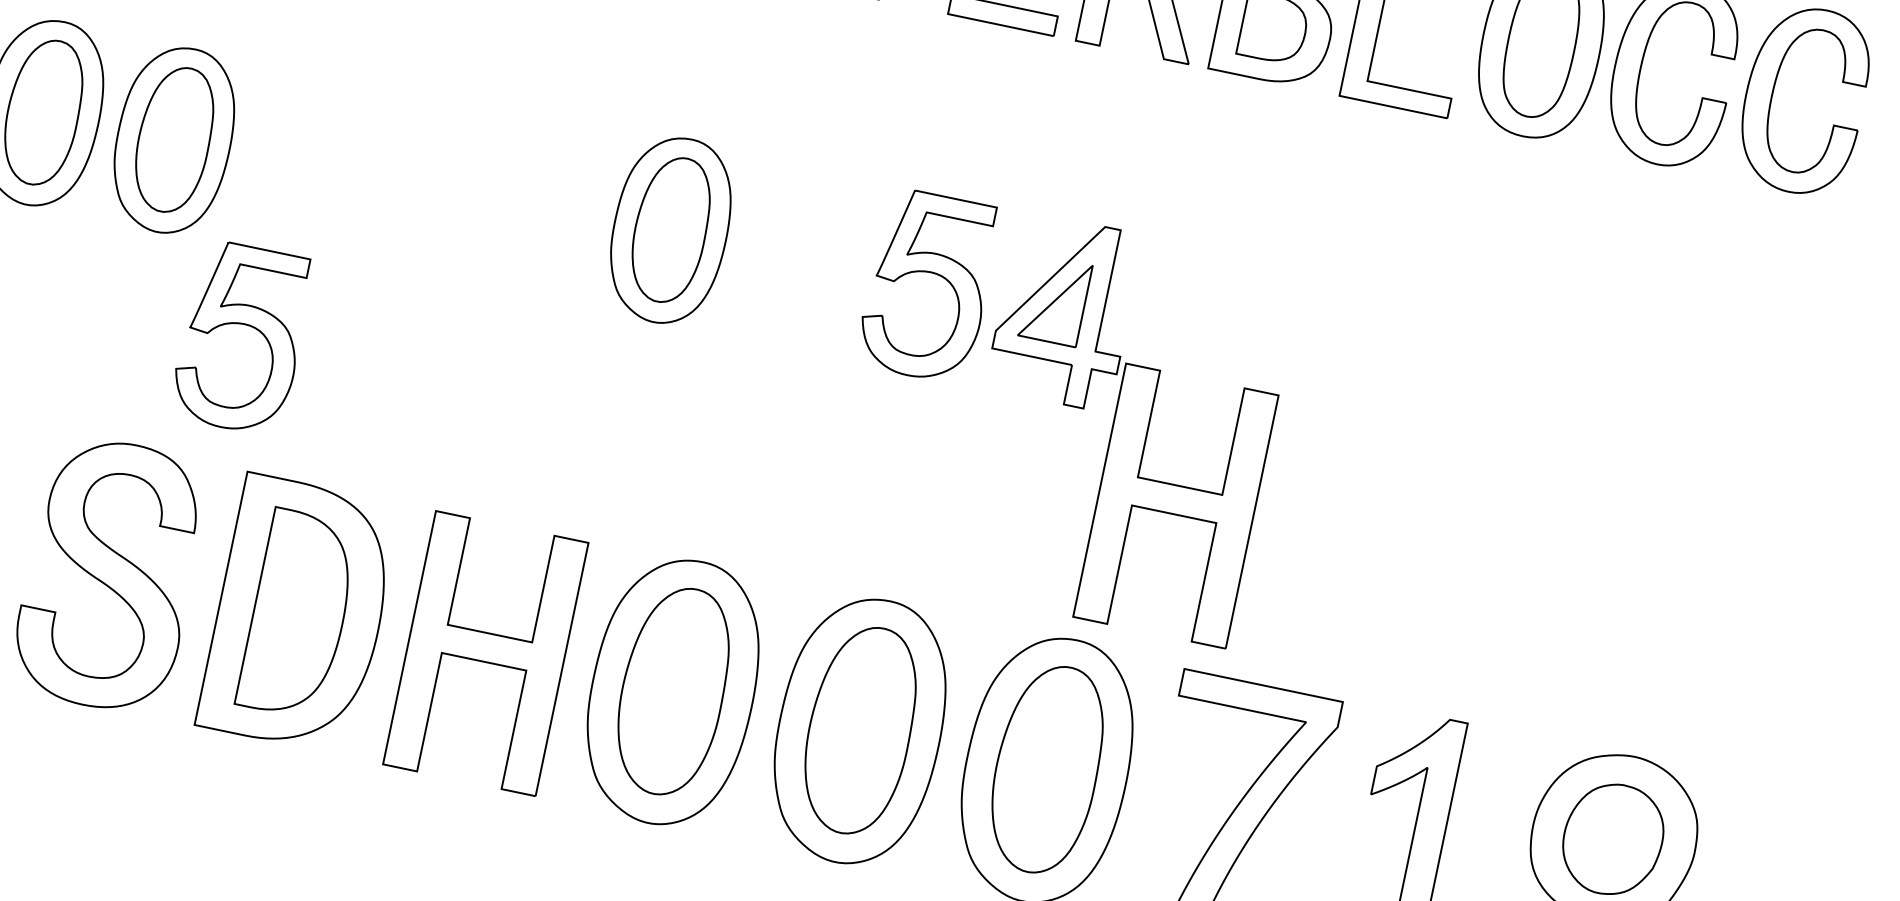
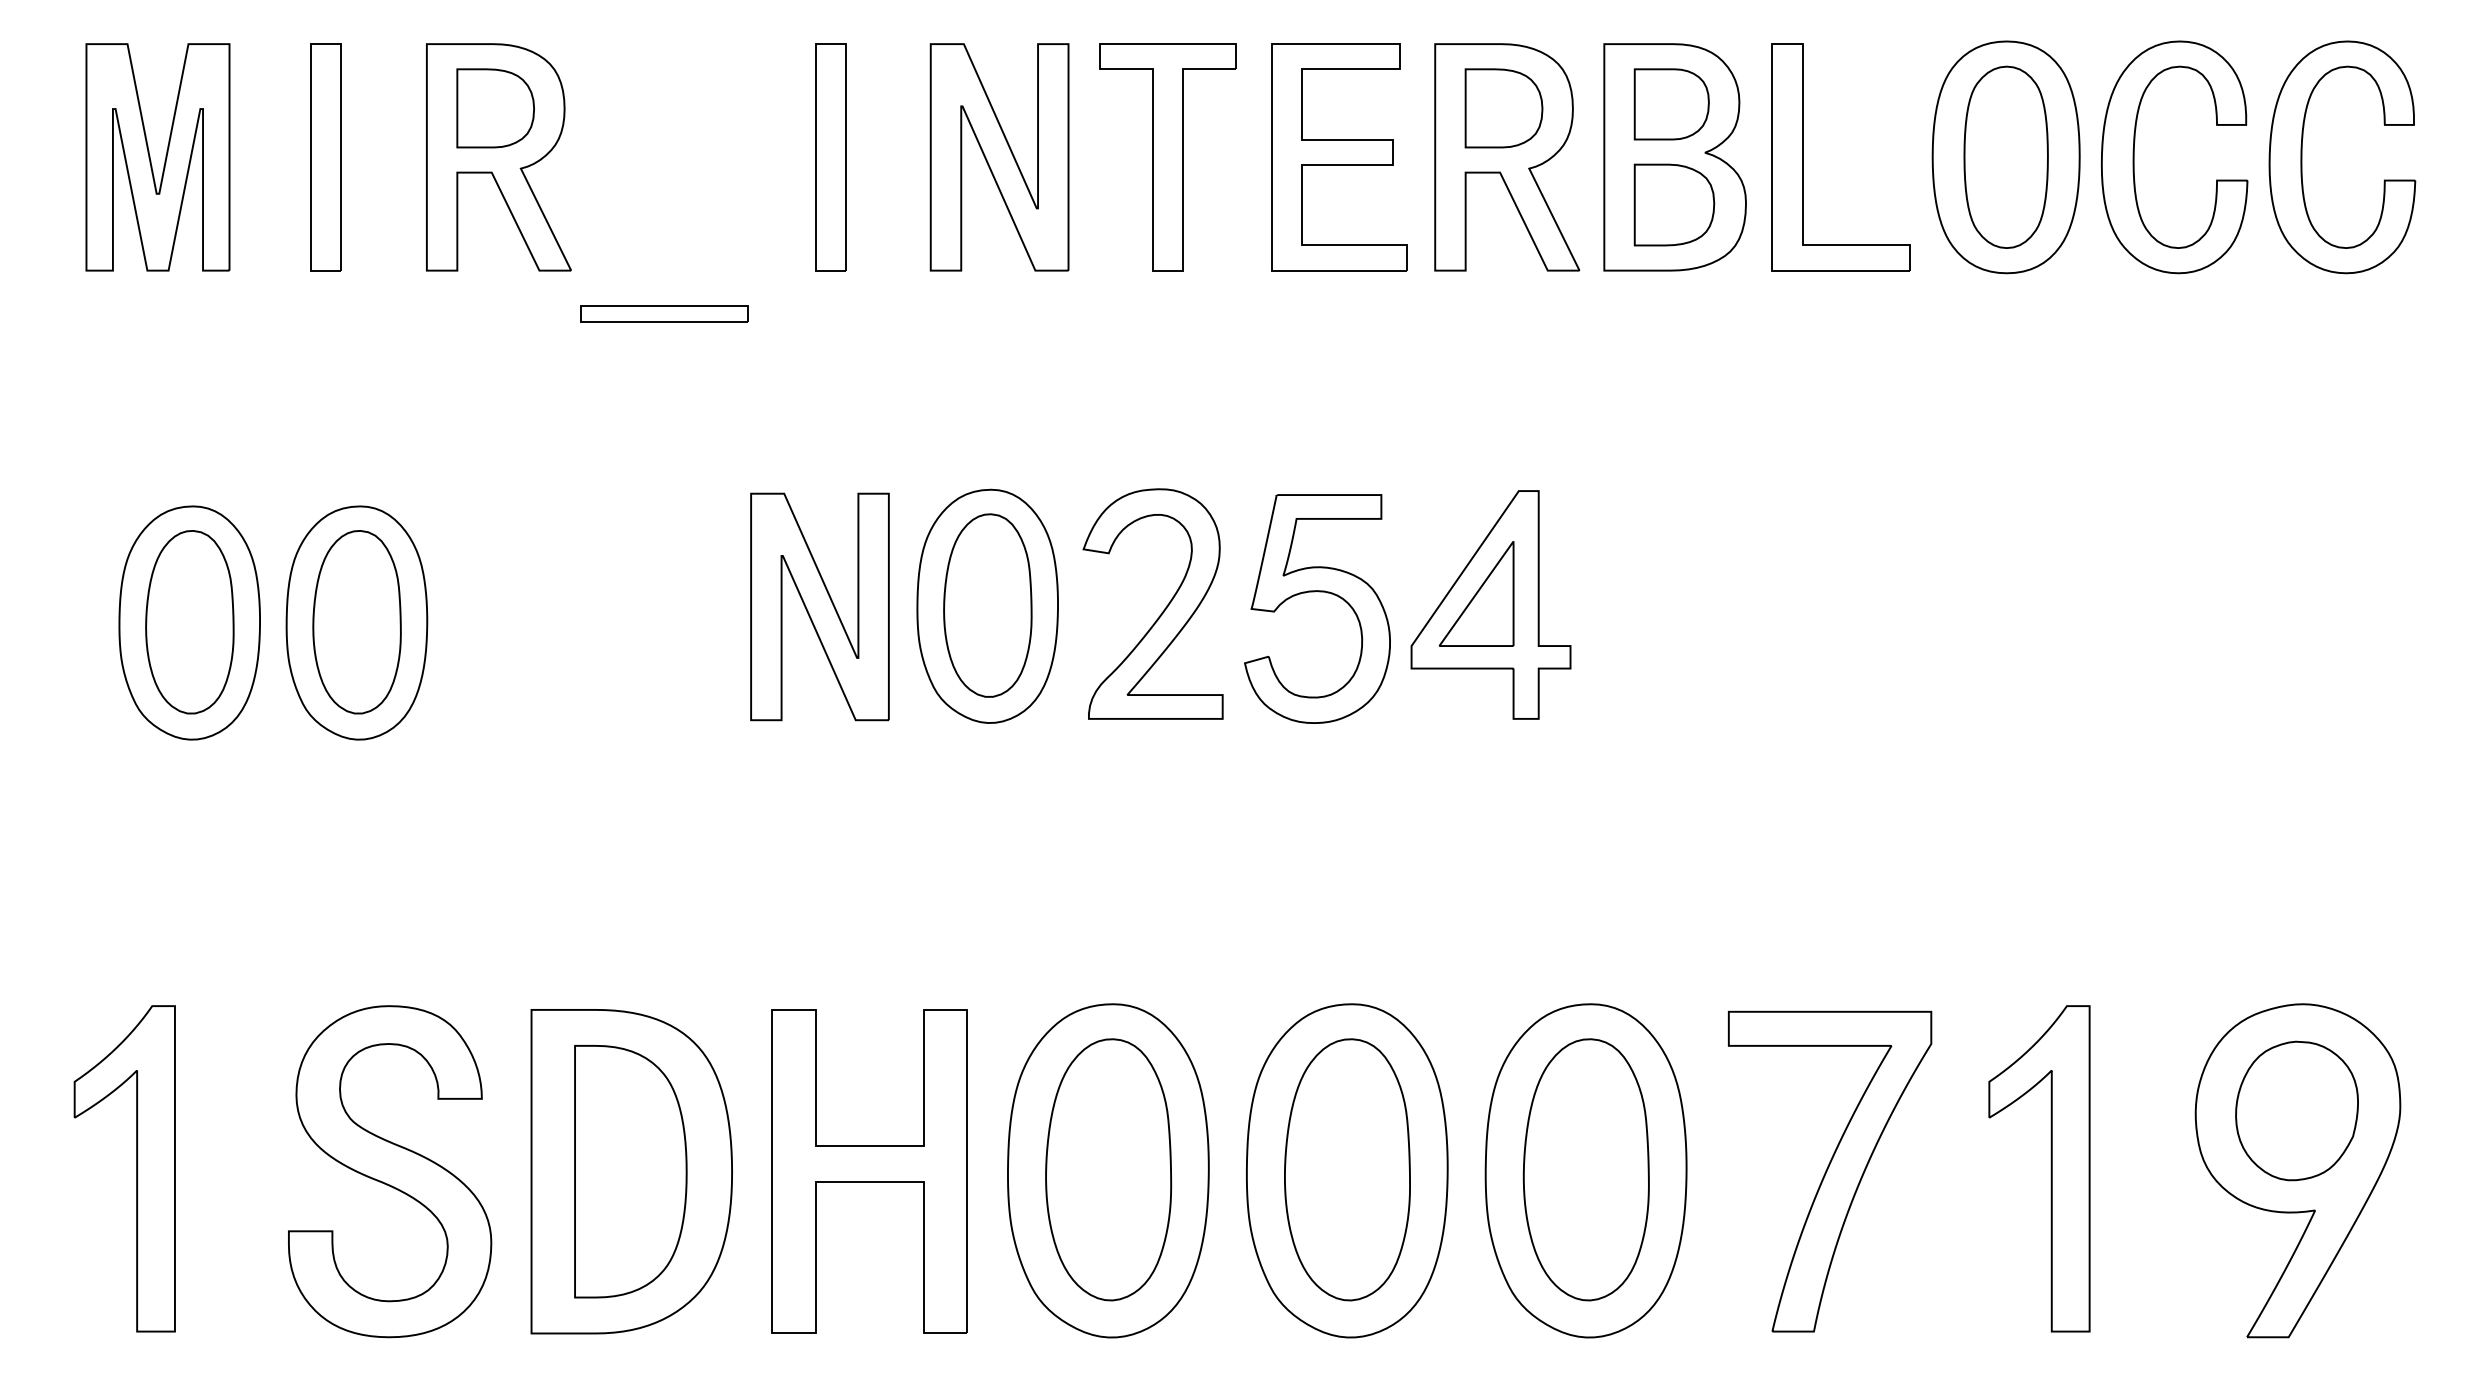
part: (538, 202) -> (819, 606), added
part: (805, 263) -> (1161, 612), added
part: (245, 325) -> (491, 831), removed
part: (1175, 505) -> (1676, 814), removed

